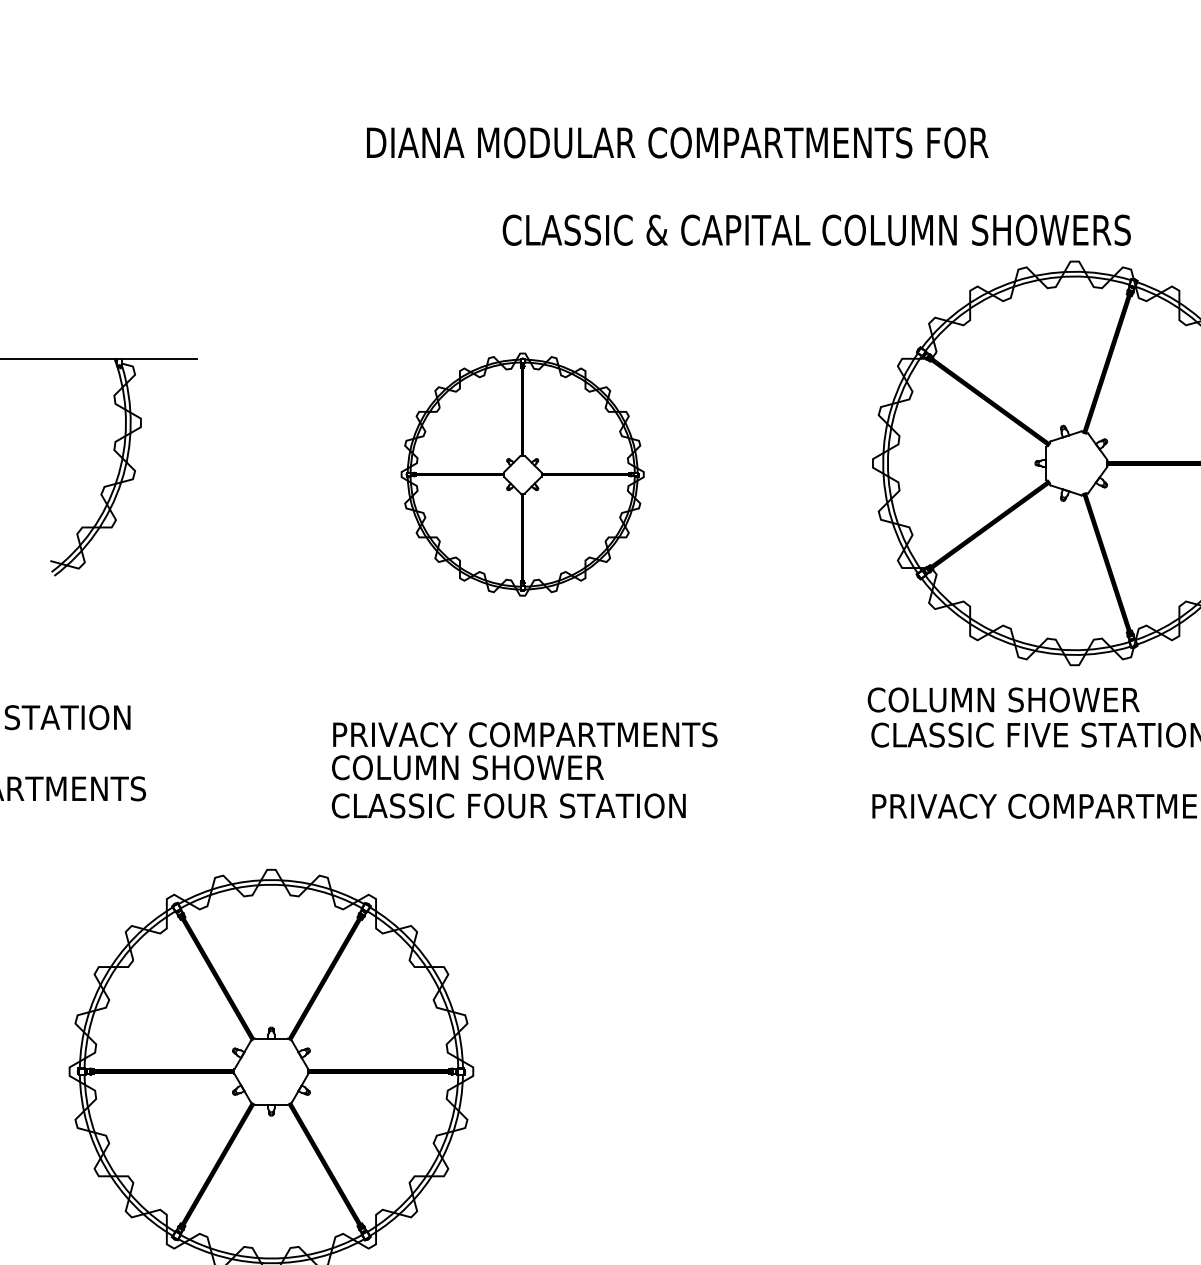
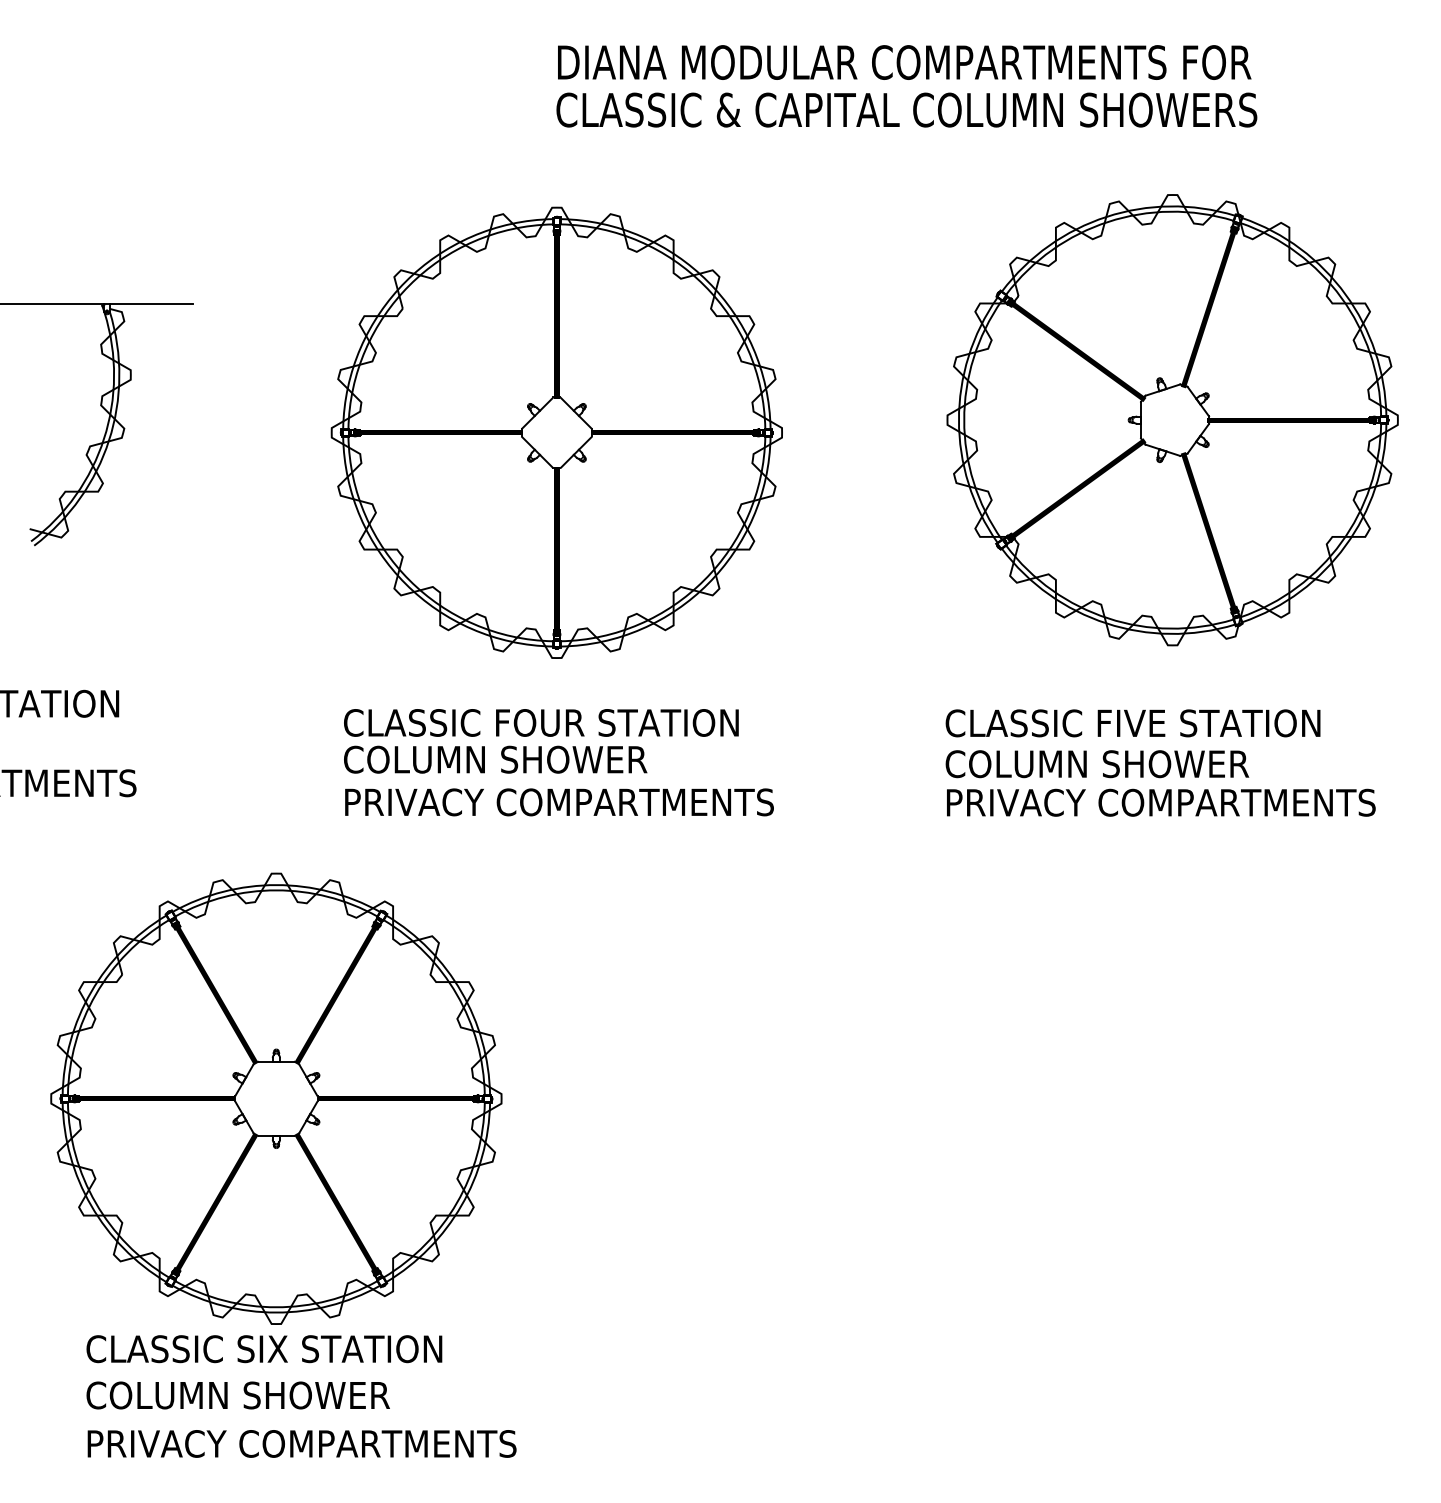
text: (677, 142) -> (904, 62), moved
text: (816, 229) -> (906, 109), moved
part: (522, 474) -> (556, 432), size x1.67
text: (1003, 700) -> (1097, 764), moved
text: (525, 734) -> (559, 722), PRIVACY COMPARTMENTS -> CLASSIC FOUR STATION
text: (524, 806) -> (558, 802), CLASSIC FOUR STATION -> PRIVACY COMPARTMENTS

